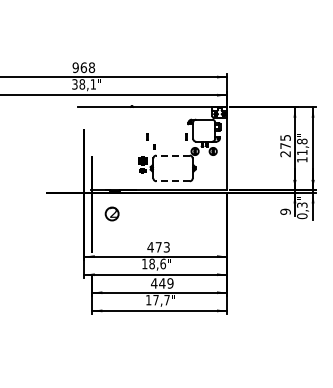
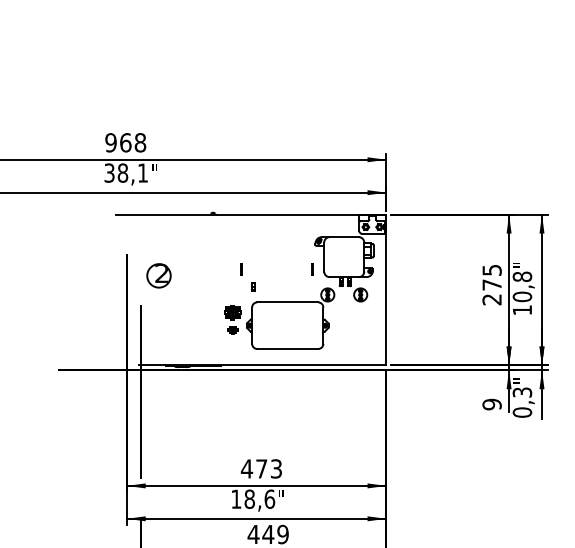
text: (302, 152) -> (522, 296), 11,8 -> 10,8
line: (173, 155) -> (288, 302), dashed -> solid
line: (173, 181) -> (288, 349), dashed -> solid
part: (111, 213) -> (157, 274), moved

